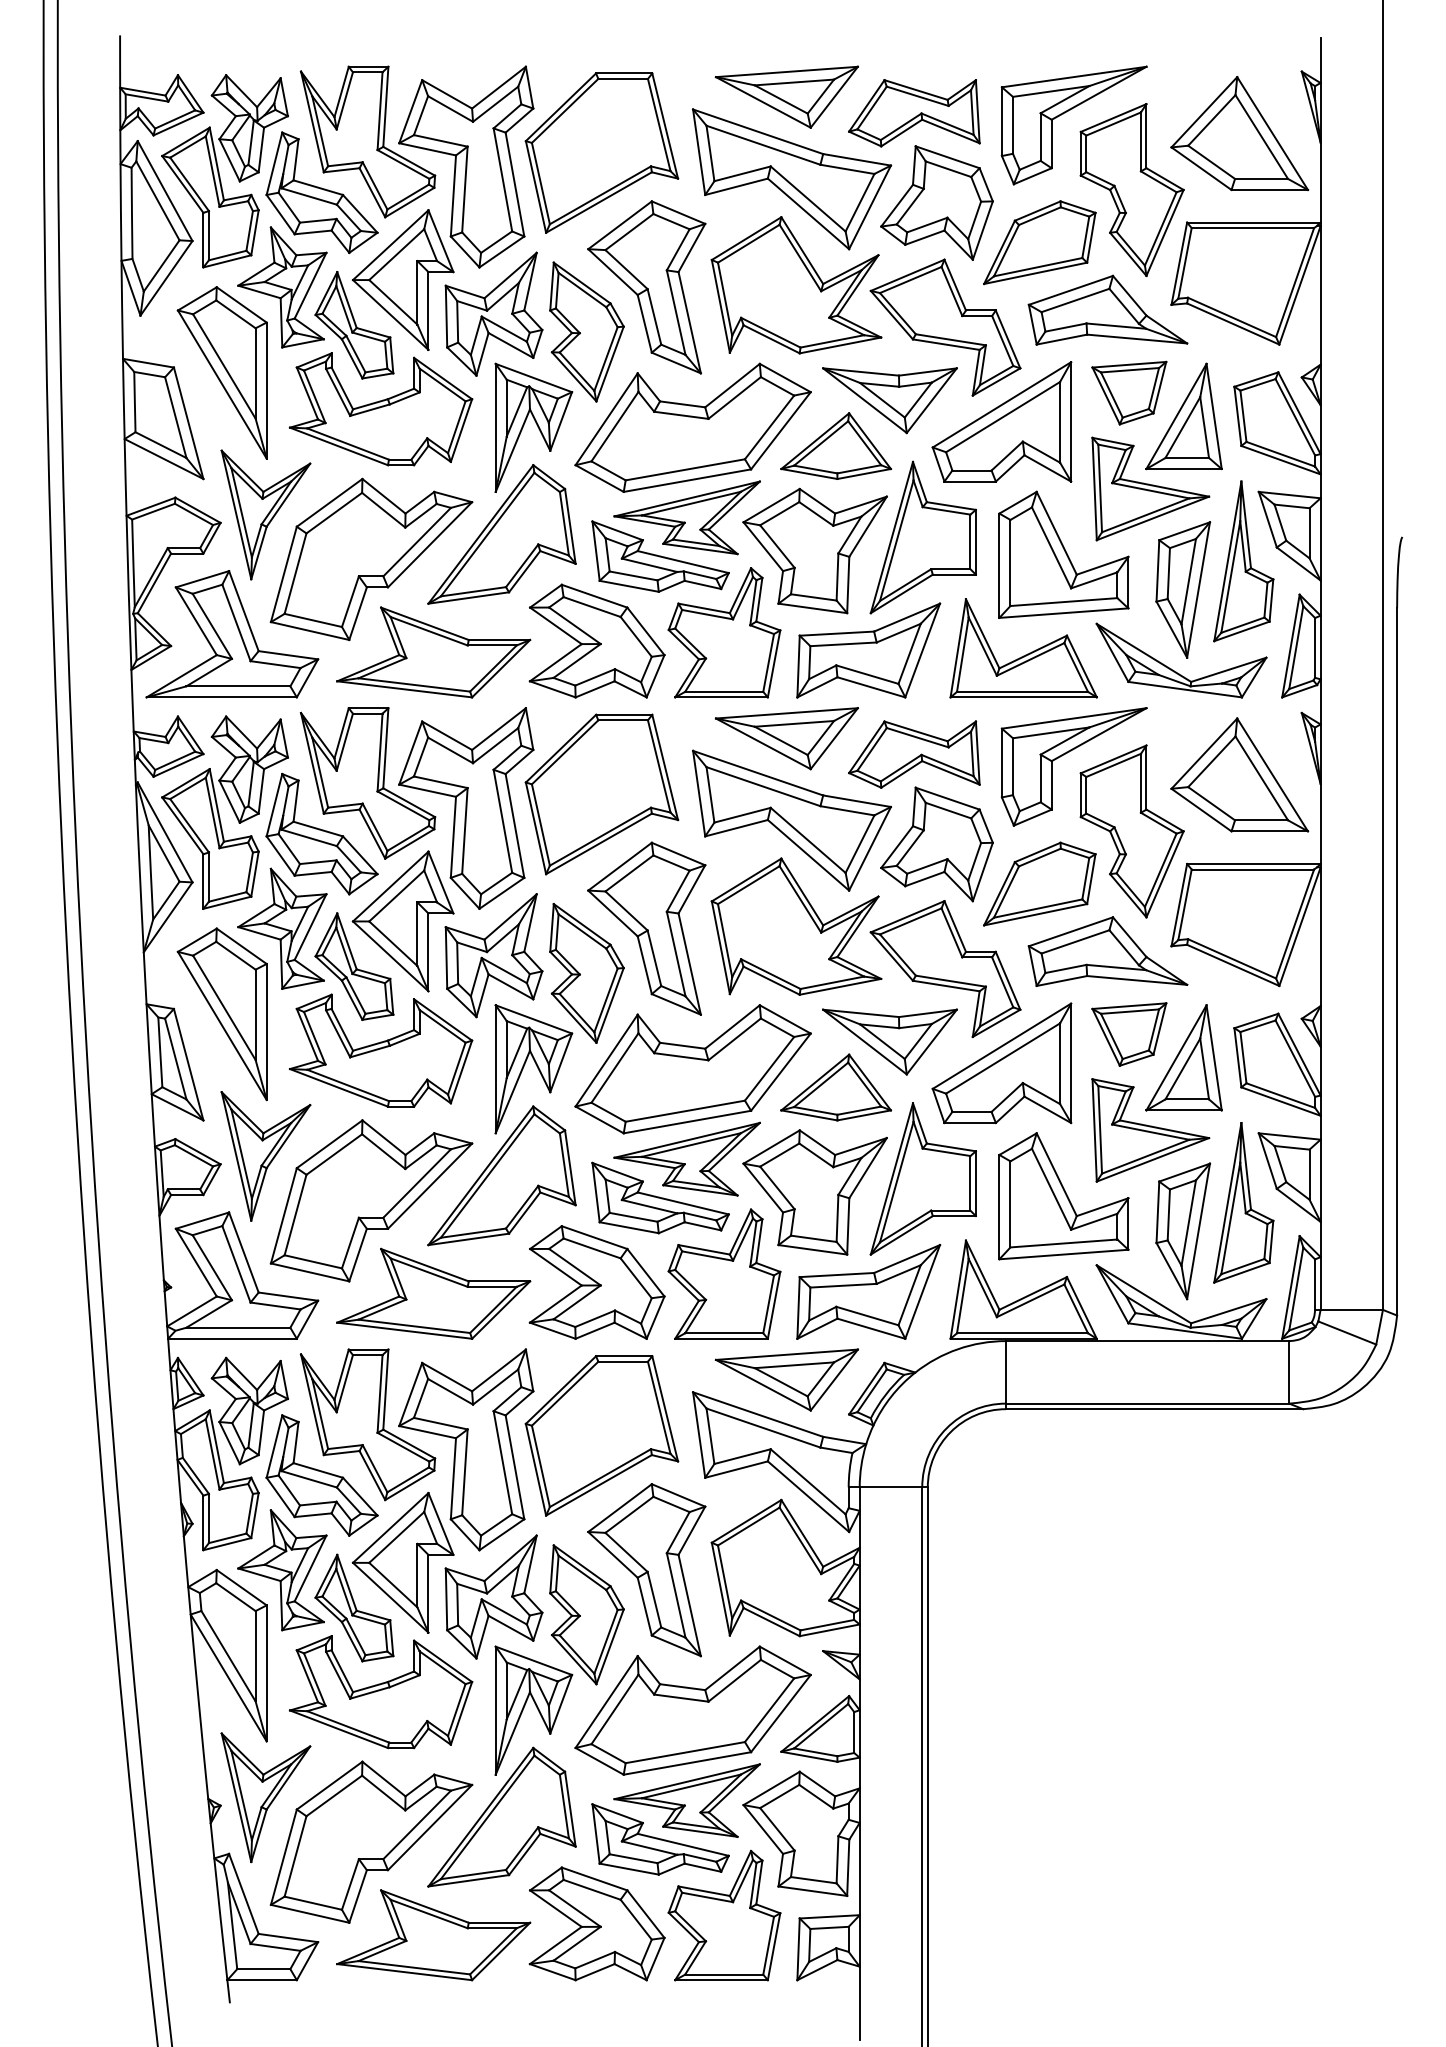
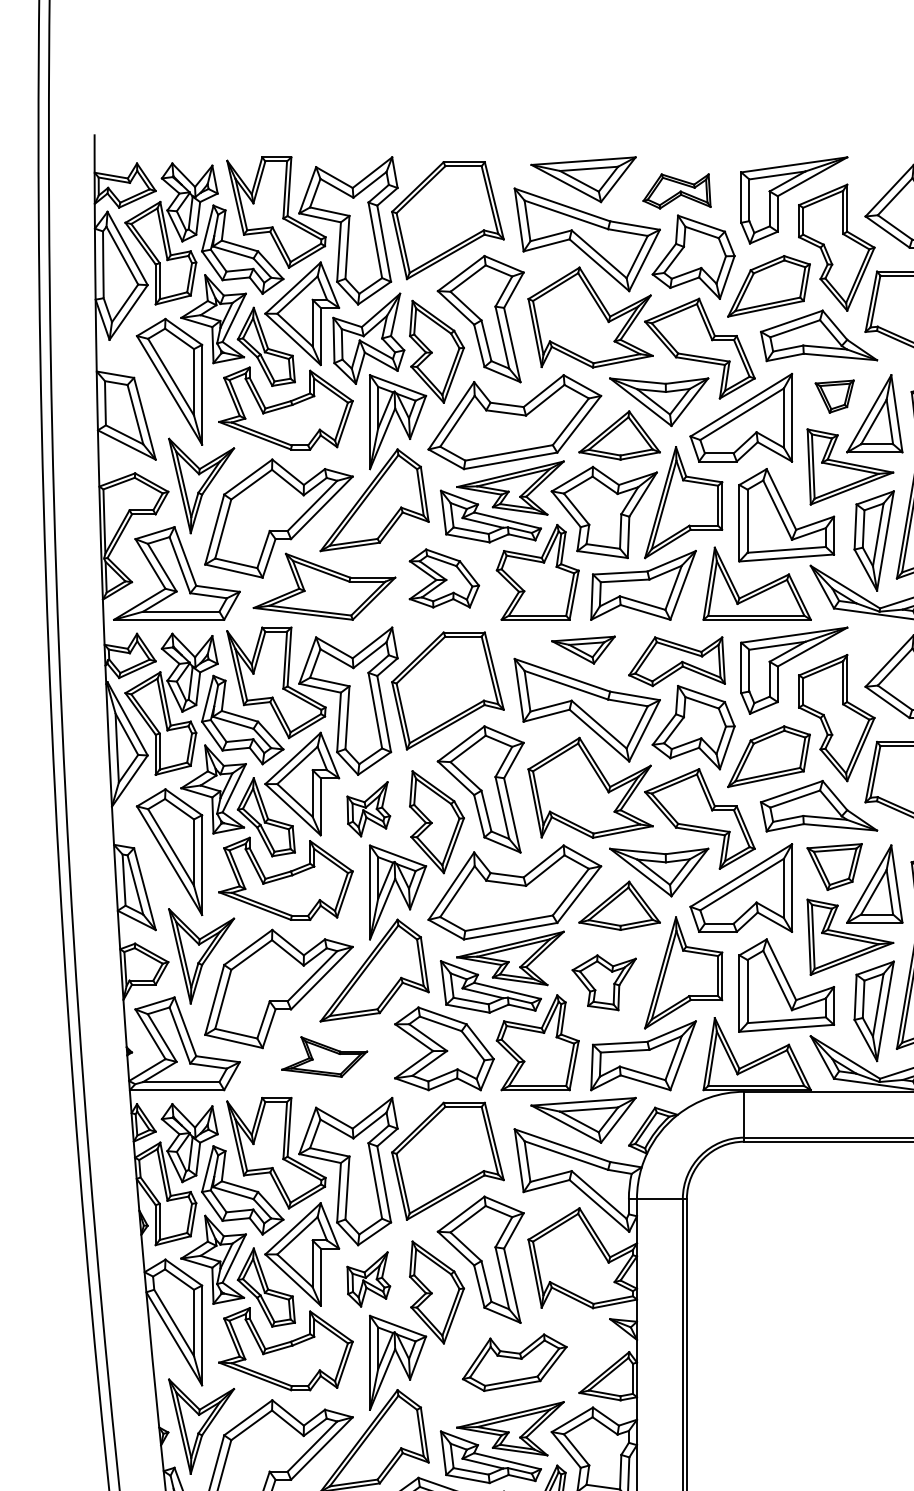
part: (914, 113) -> (677, 191), size x0.7
part: (1129, 392) -> (834, 396), size x0.7
part: (596, 640) -> (443, 578), size x0.7
part: (786, 738) -> (583, 649), size x0.6
part: (493, 955) -> (368, 809), size x0.6
part: (814, 1192) -> (603, 982), size x0.6
part: (433, 1293) -> (324, 1056), size x0.6
part: (493, 1596) -> (368, 1279), size x0.6
part: (692, 1710) -> (514, 1362), size x0.6

